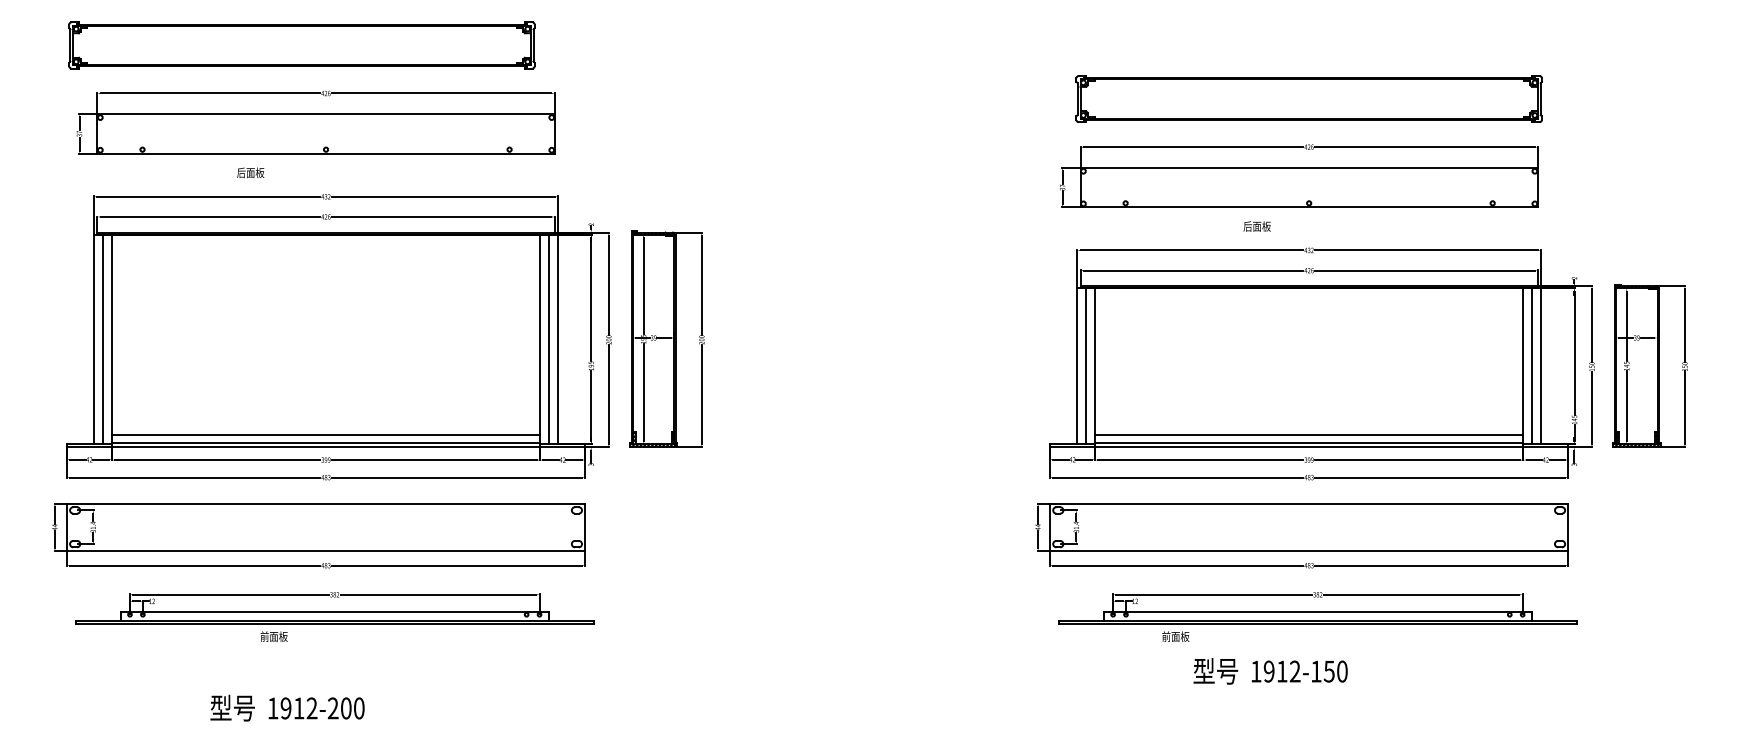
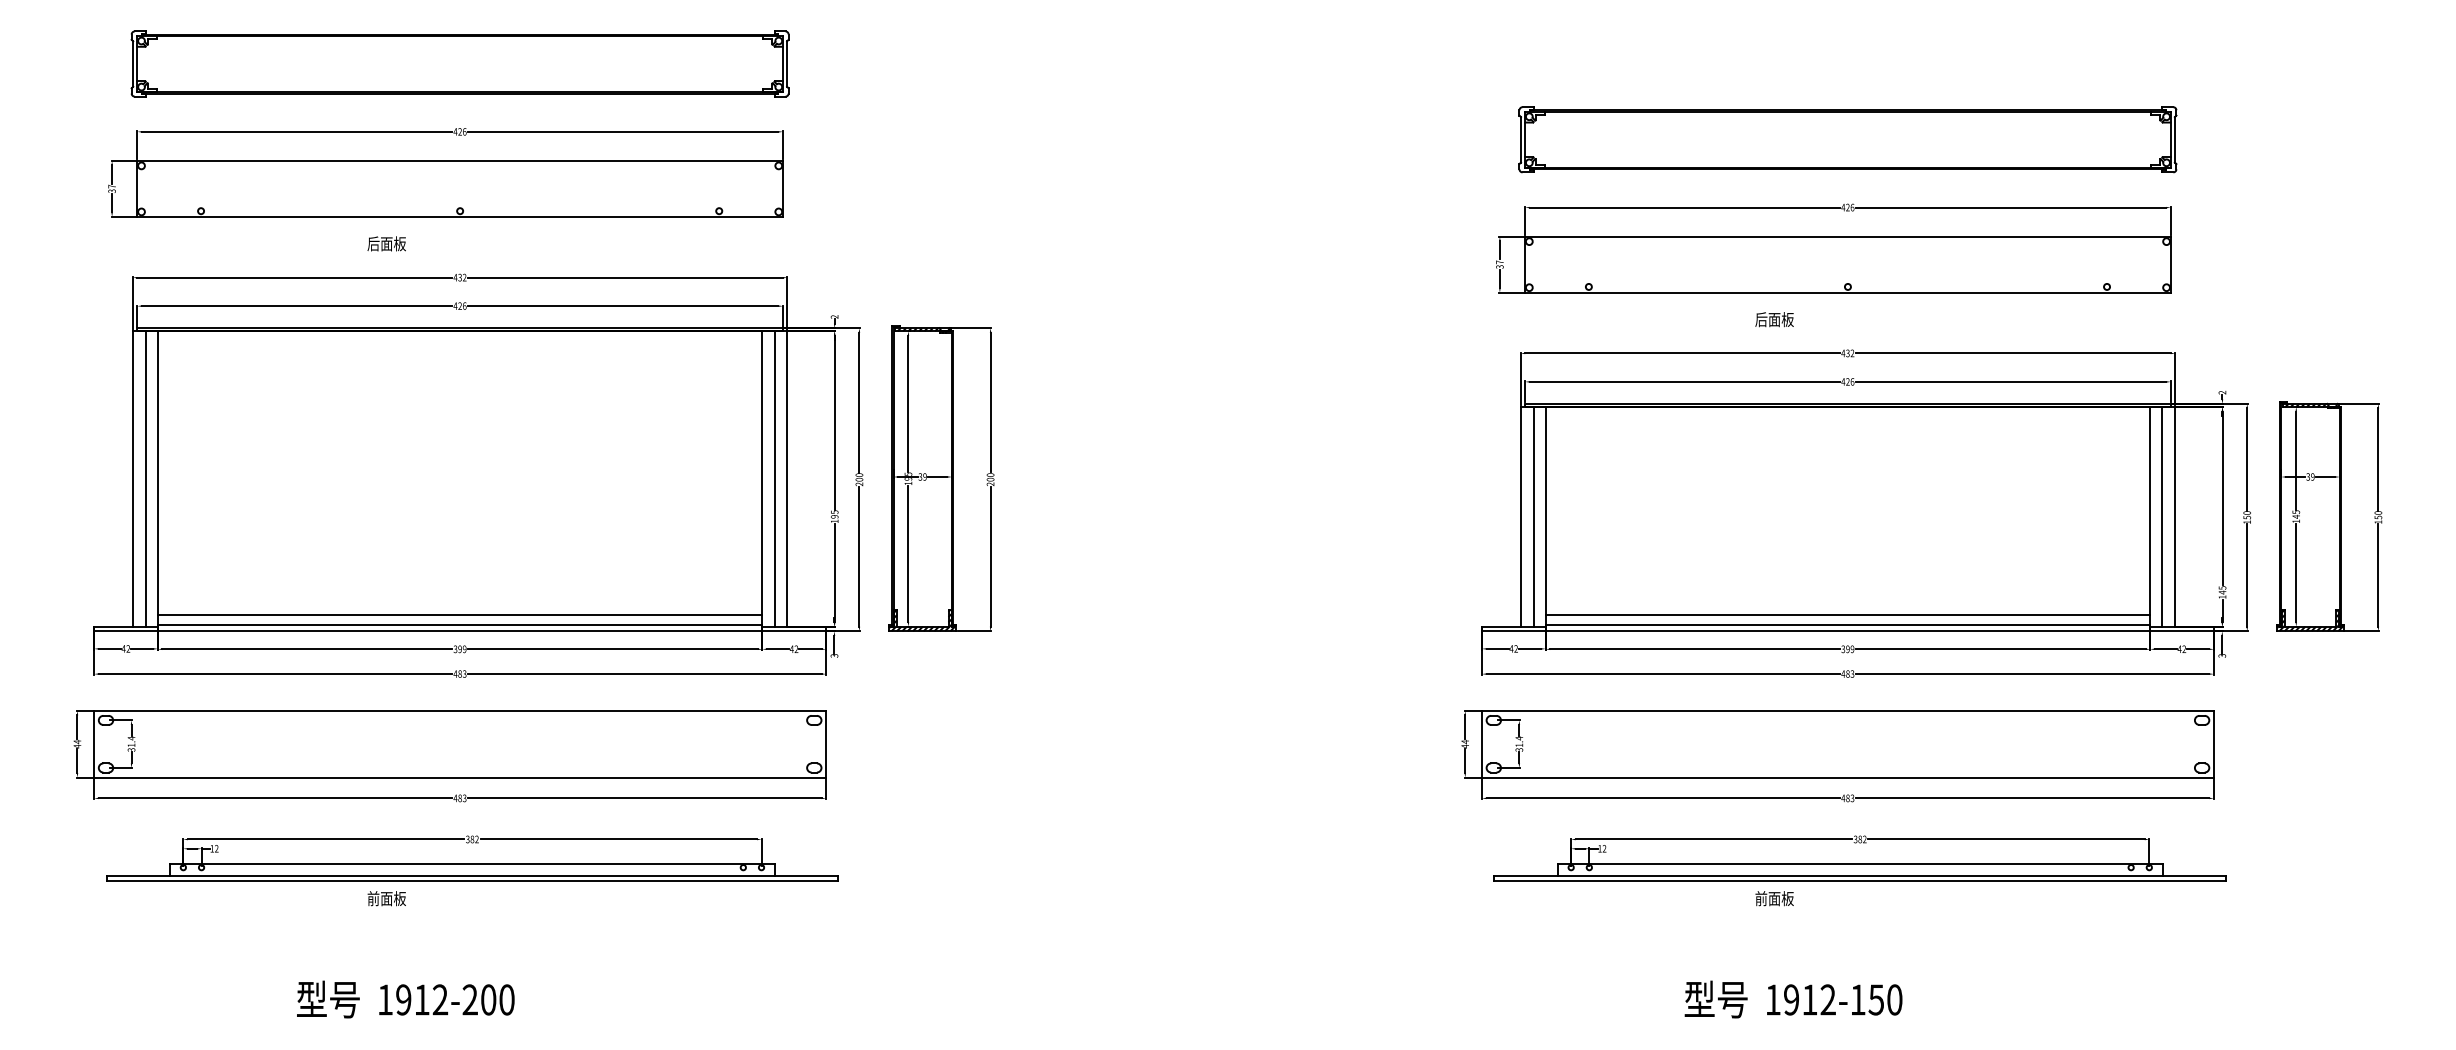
part: (301, 45) -> (459, 63), moved
text: (250, 172) -> (386, 243), moved
text: (1175, 636) -> (1774, 898), moved
text: (1270, 671) -> (1793, 999), moved

